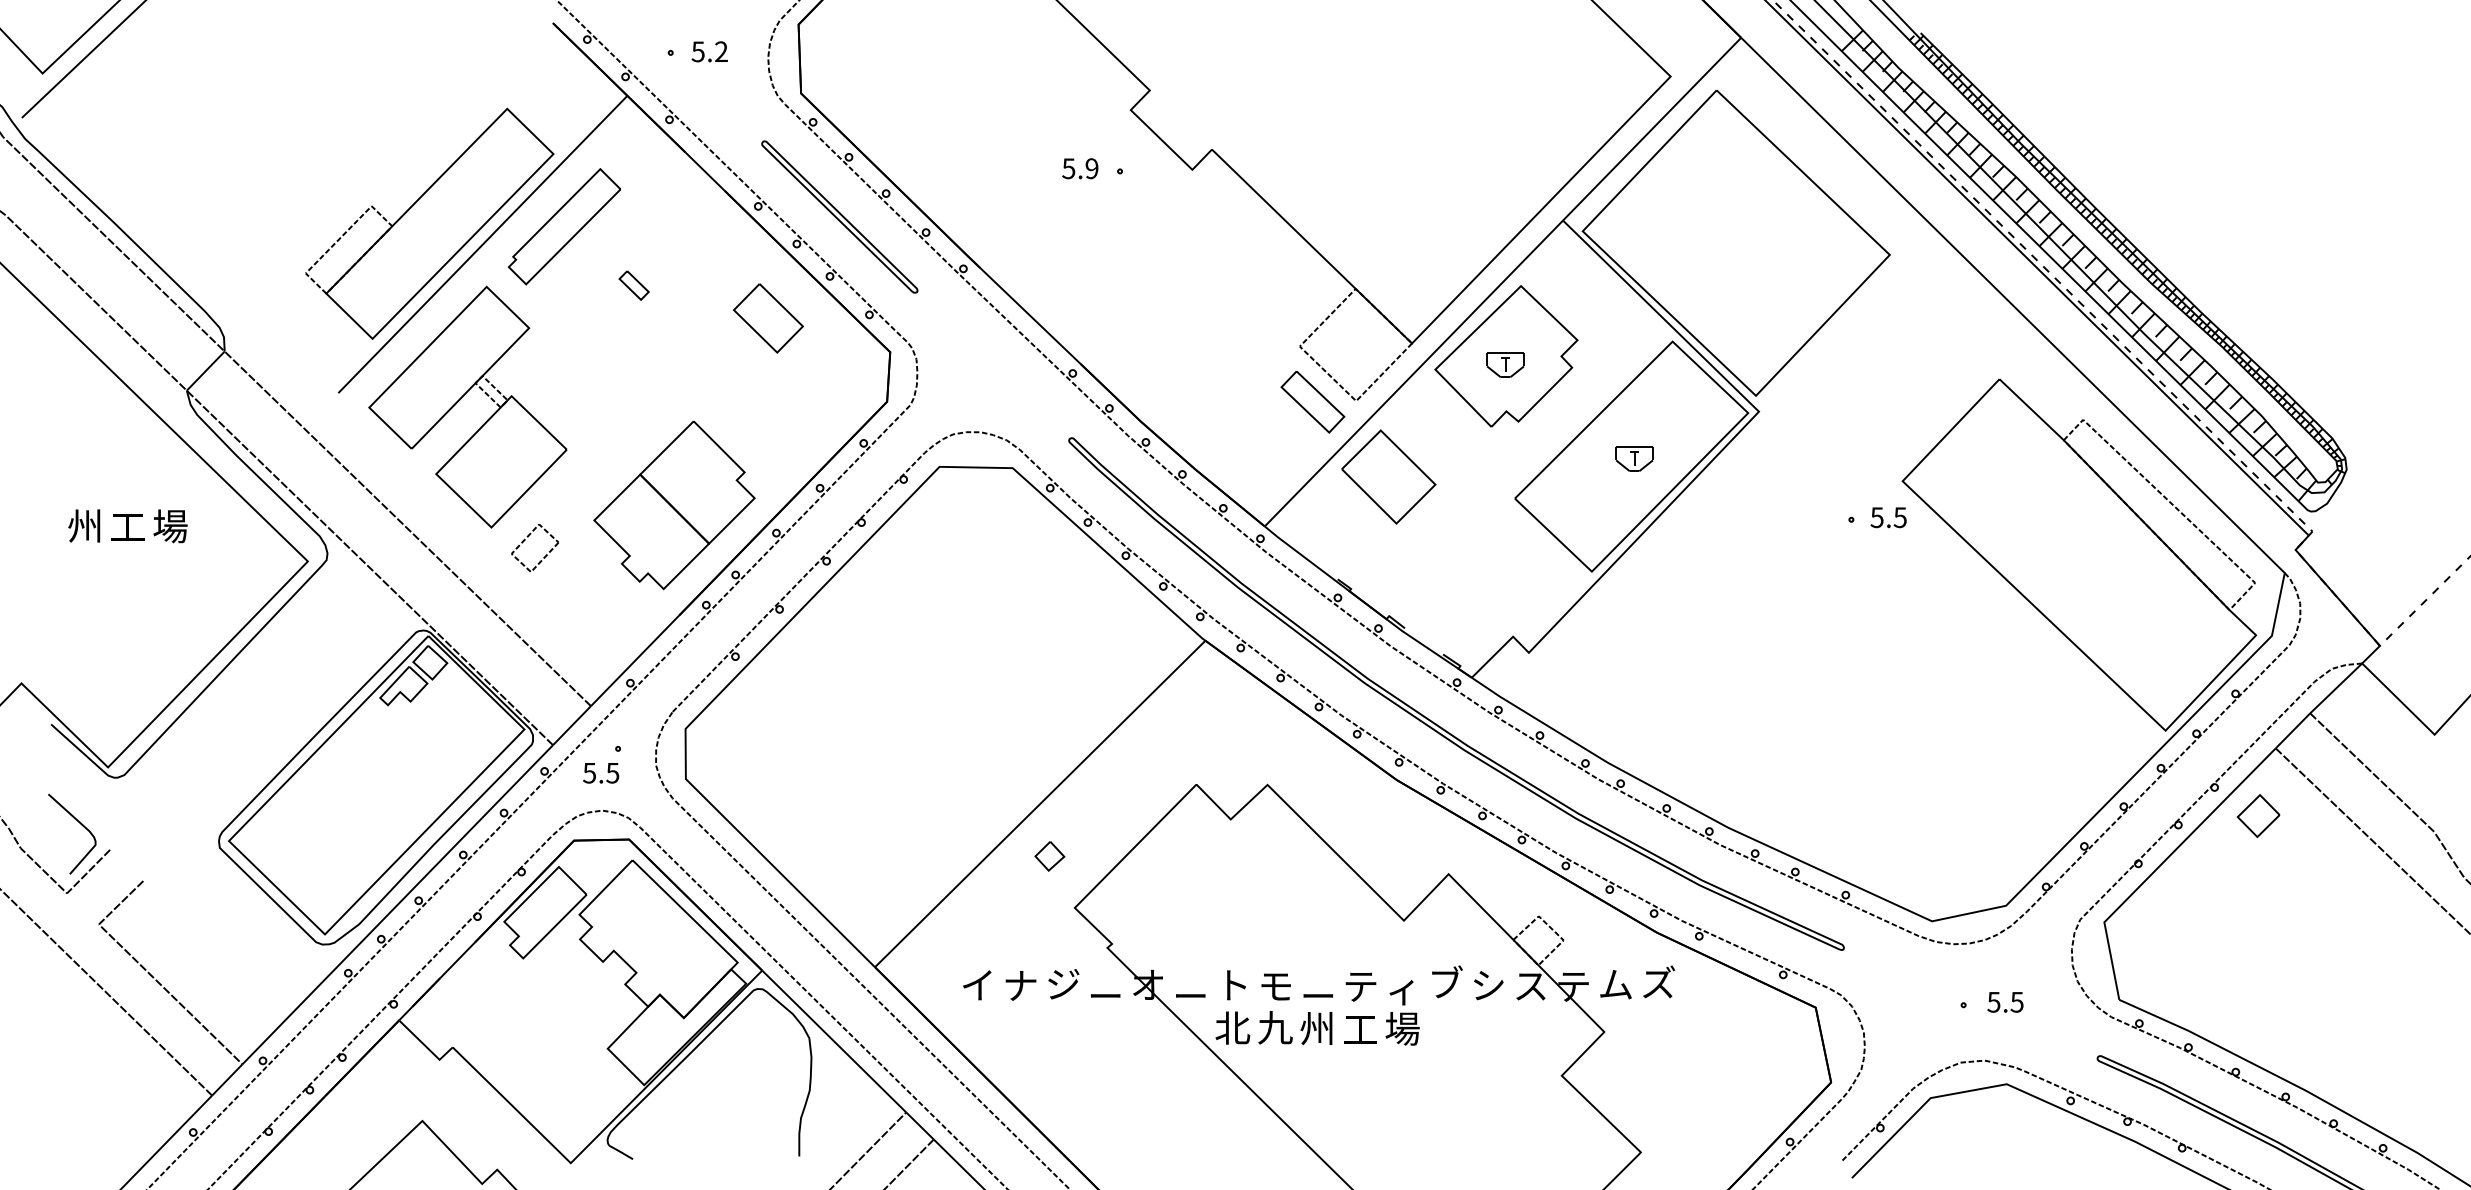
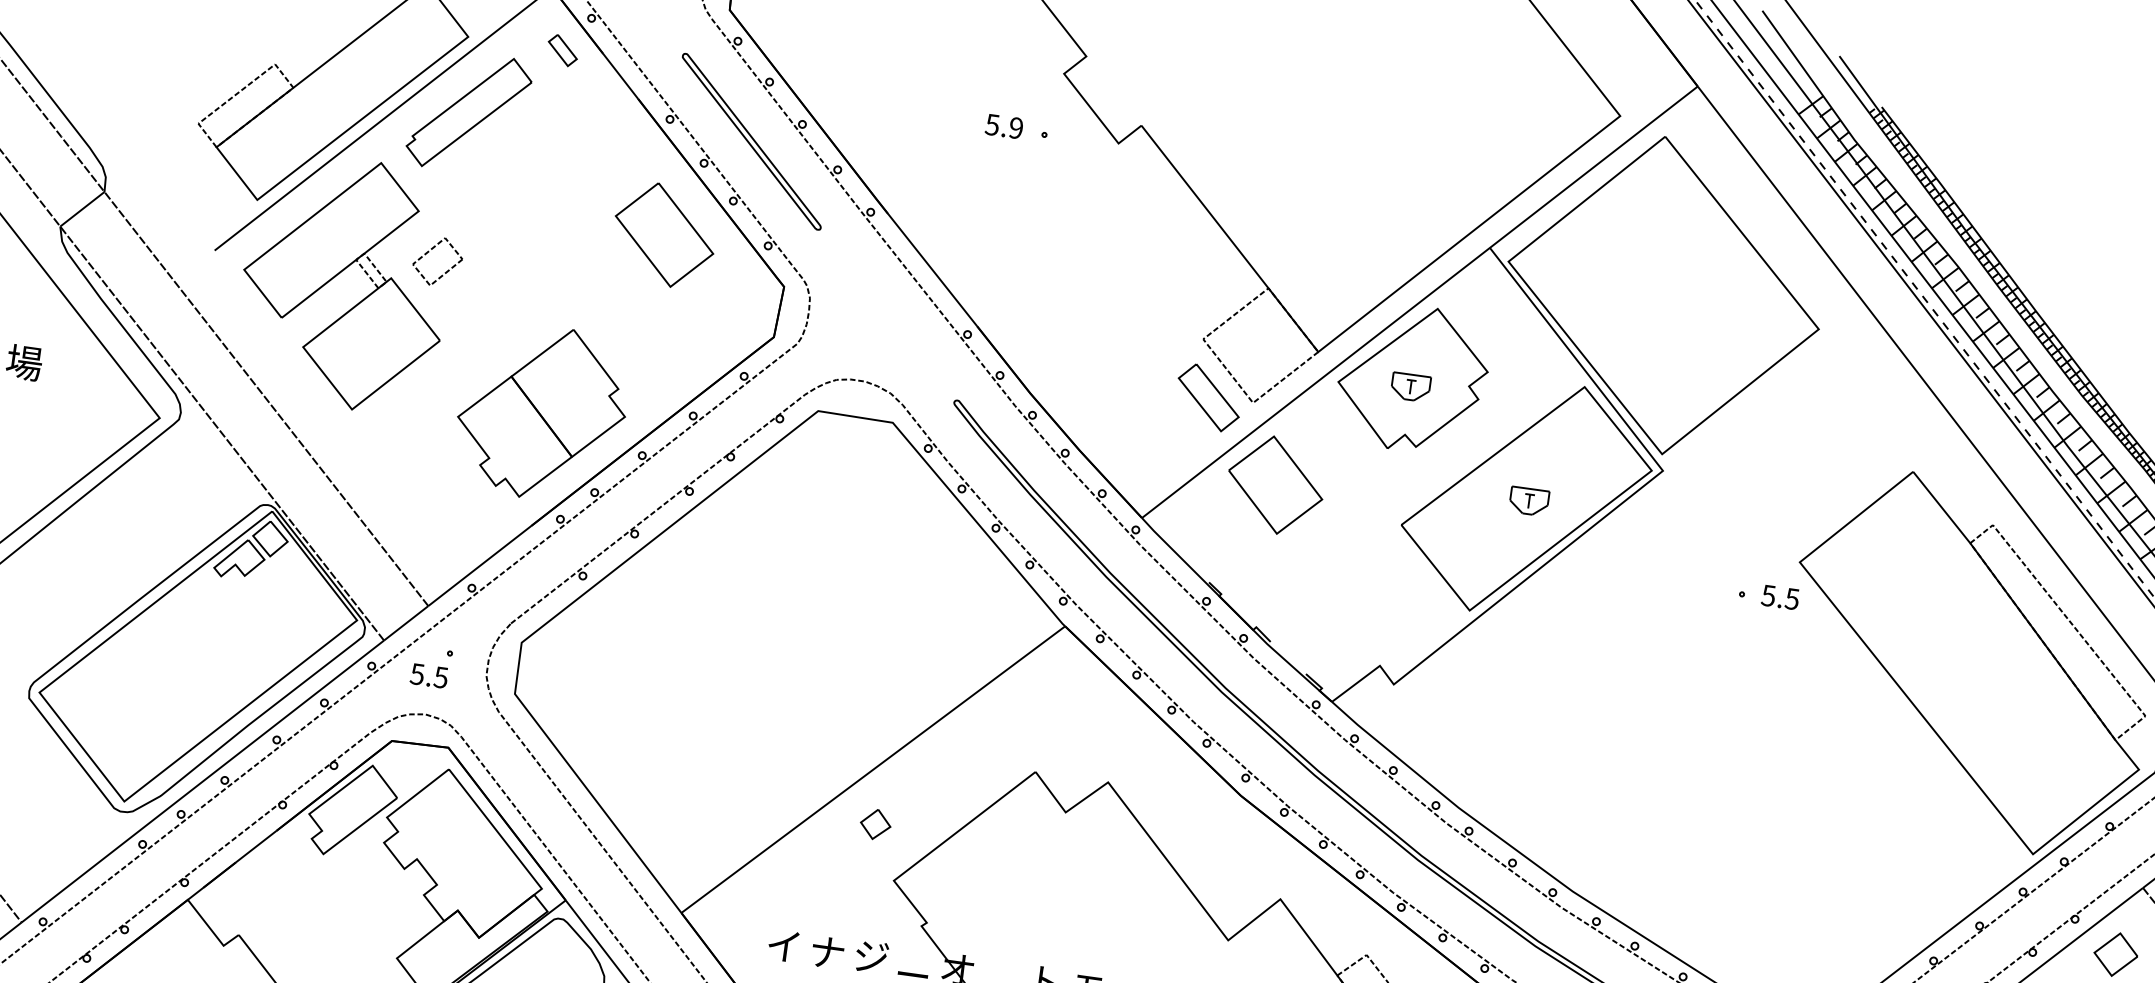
part: (633, 285) -> (562, 50), moved
part: (768, 318) -> (664, 235), size x1.43
part: (525, 540) -> (429, 252), moved

